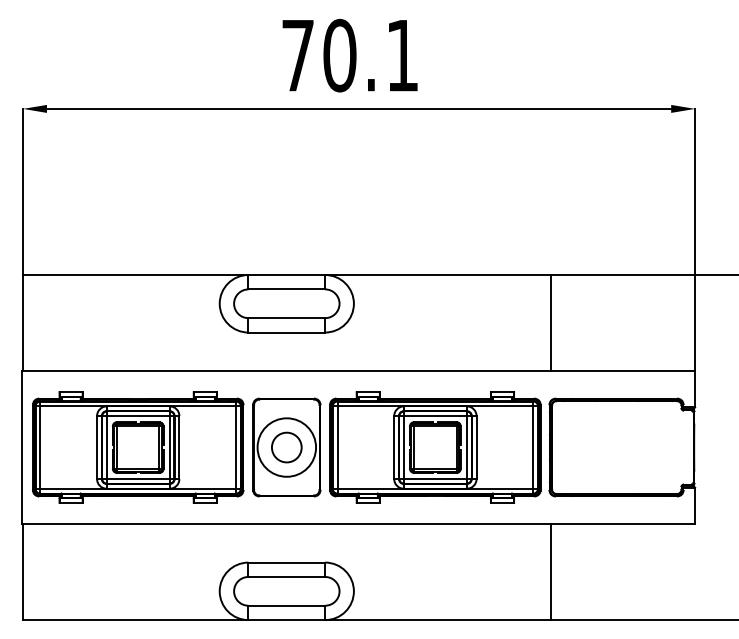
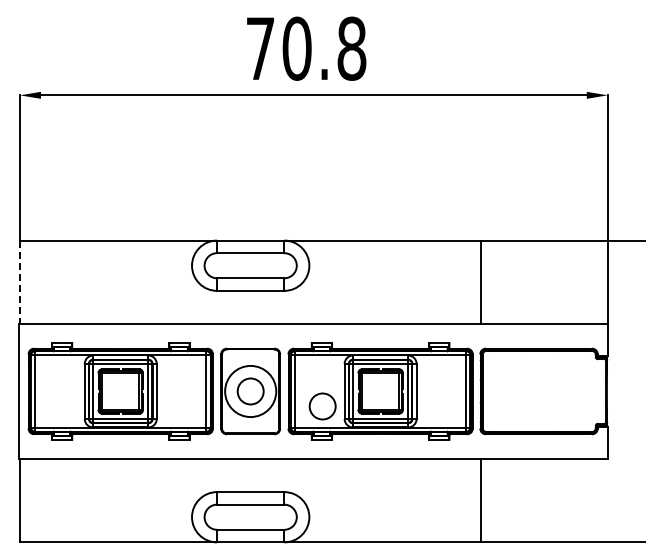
text: (402, 55) -> (351, 48), 70.1 -> 70.8
line: (23, 322) -> (20, 282), solid -> dashed
circle: (368, 464) -> (322, 406), added

